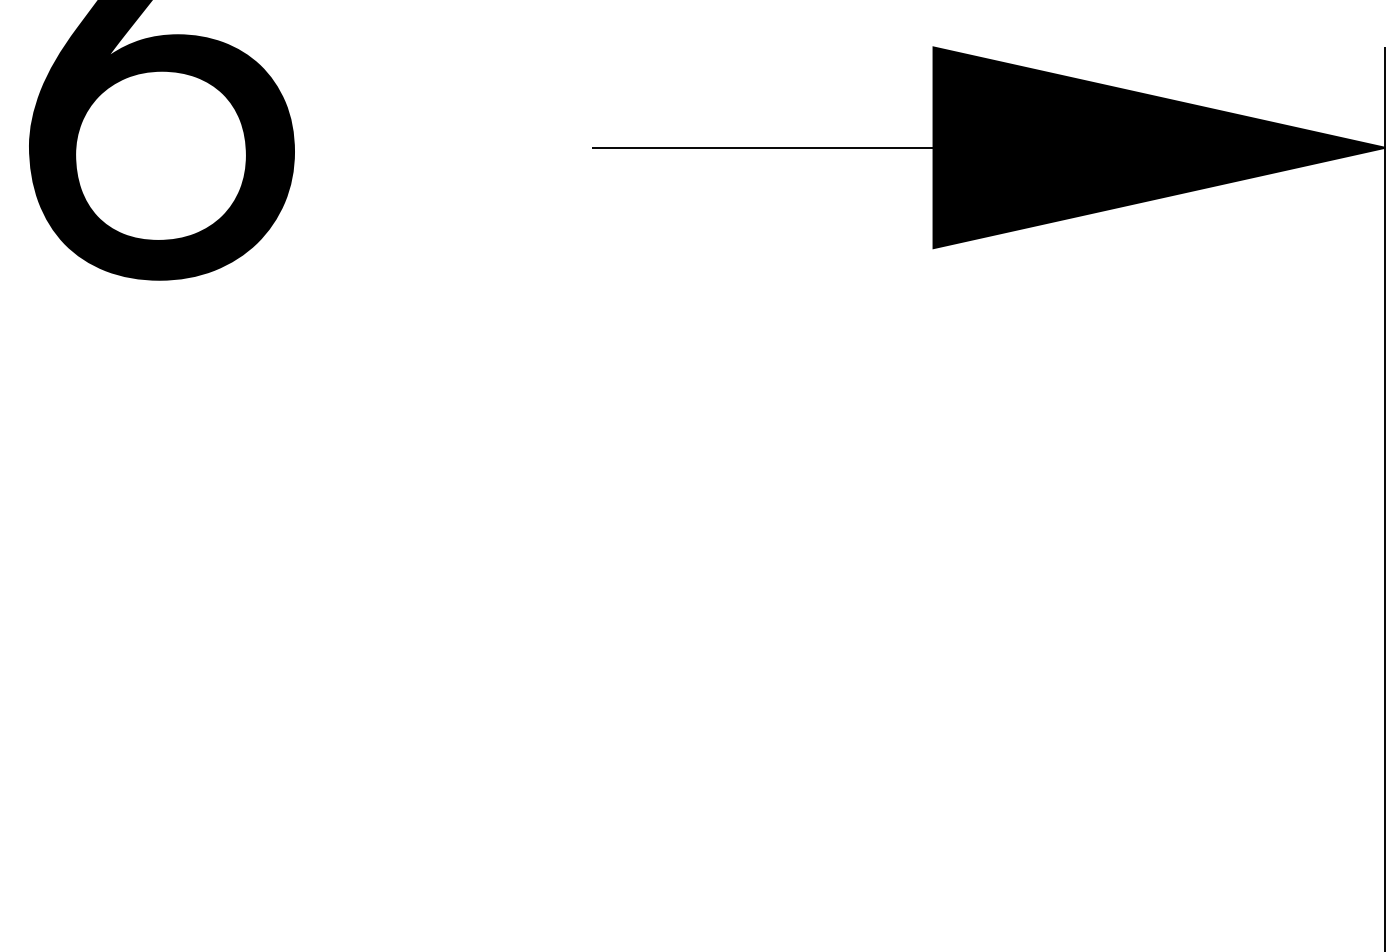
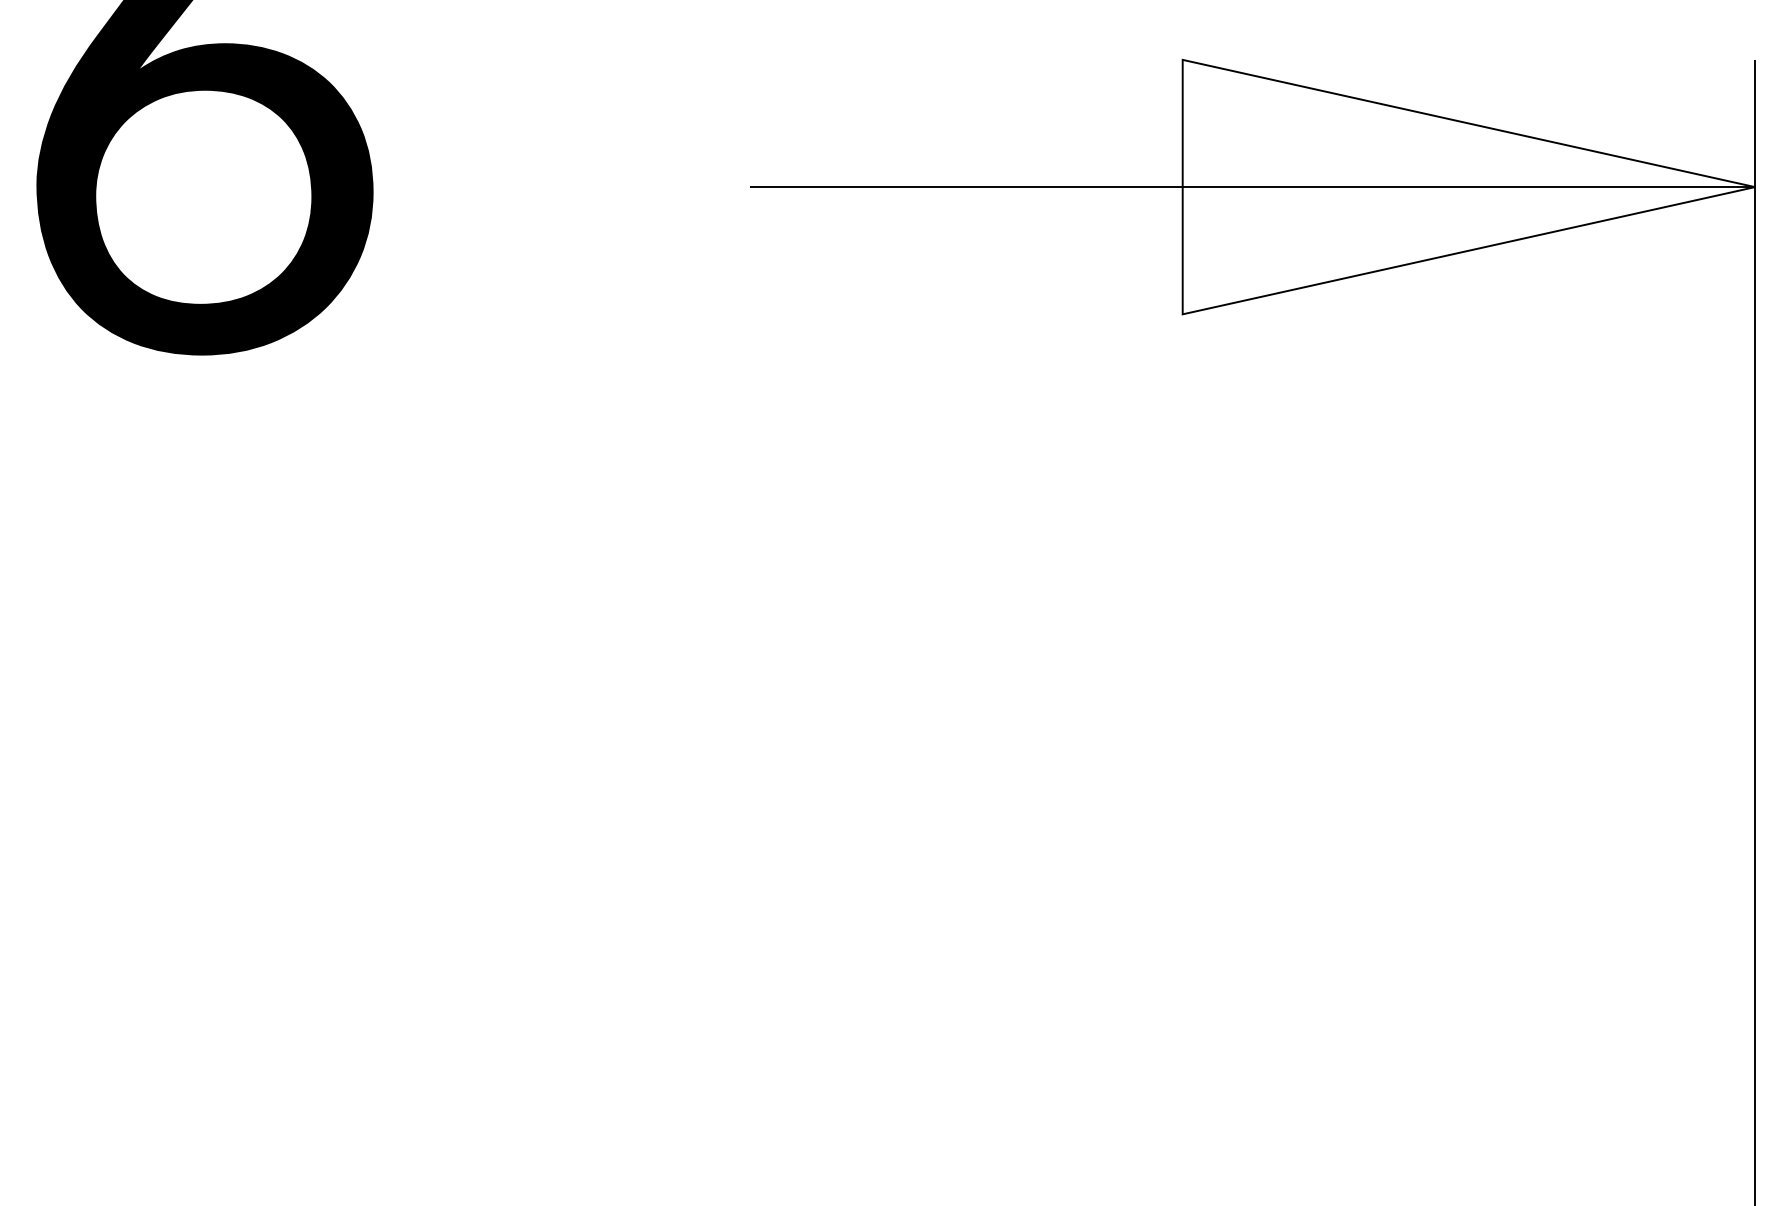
fill: (1159, 147) -> (1469, 186), removed

